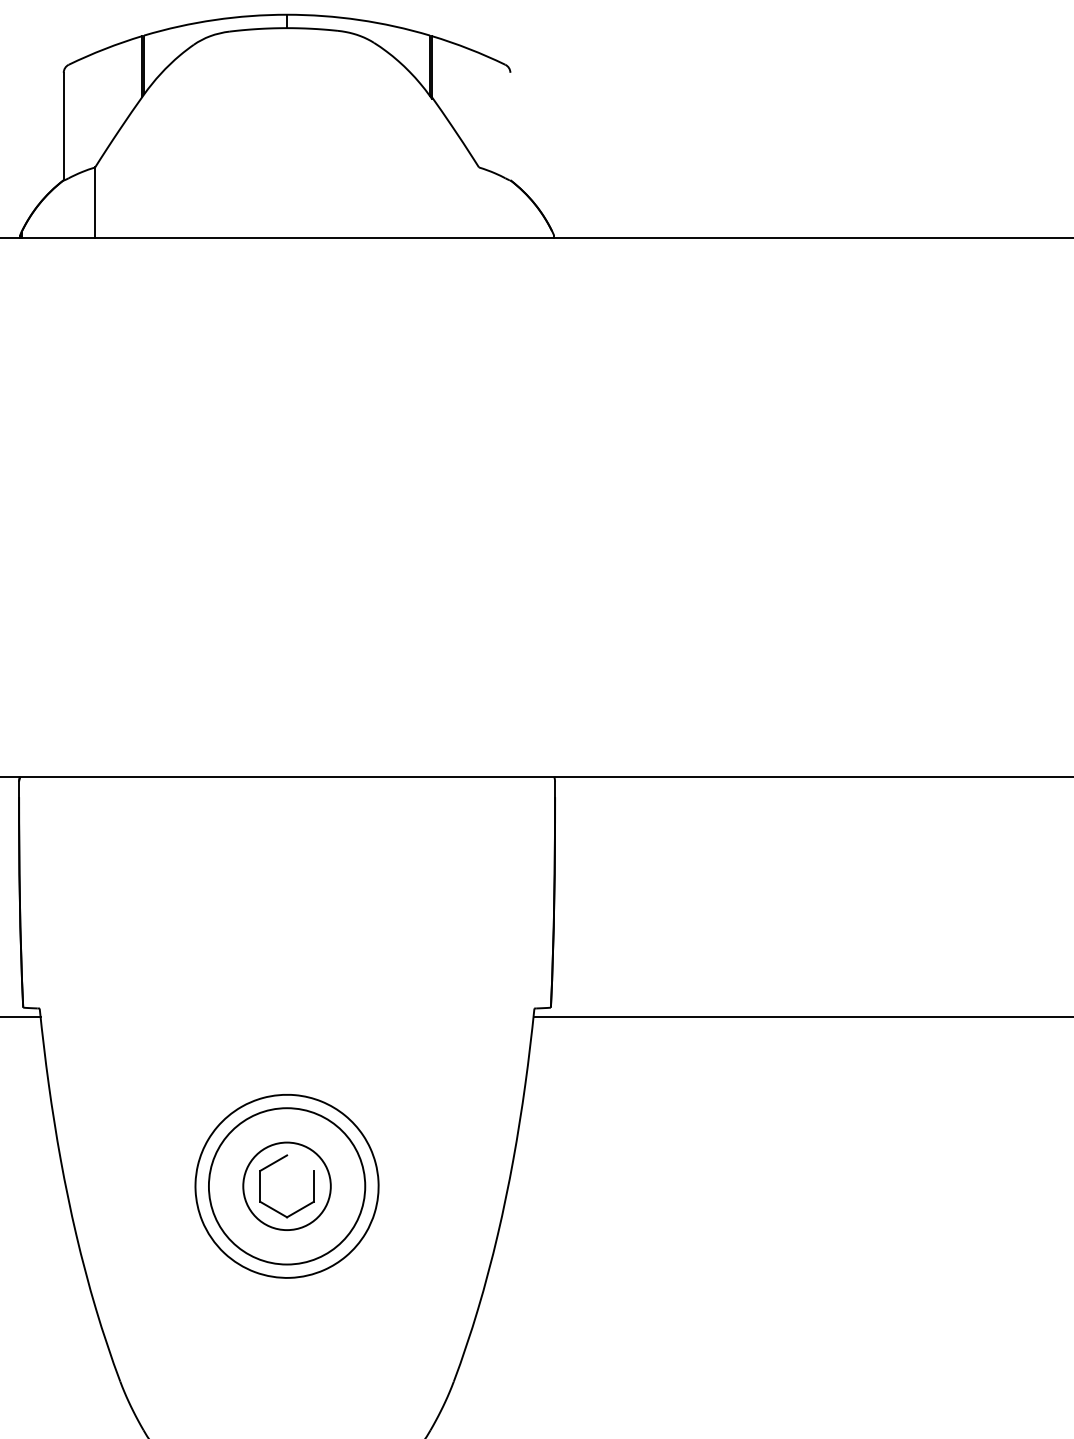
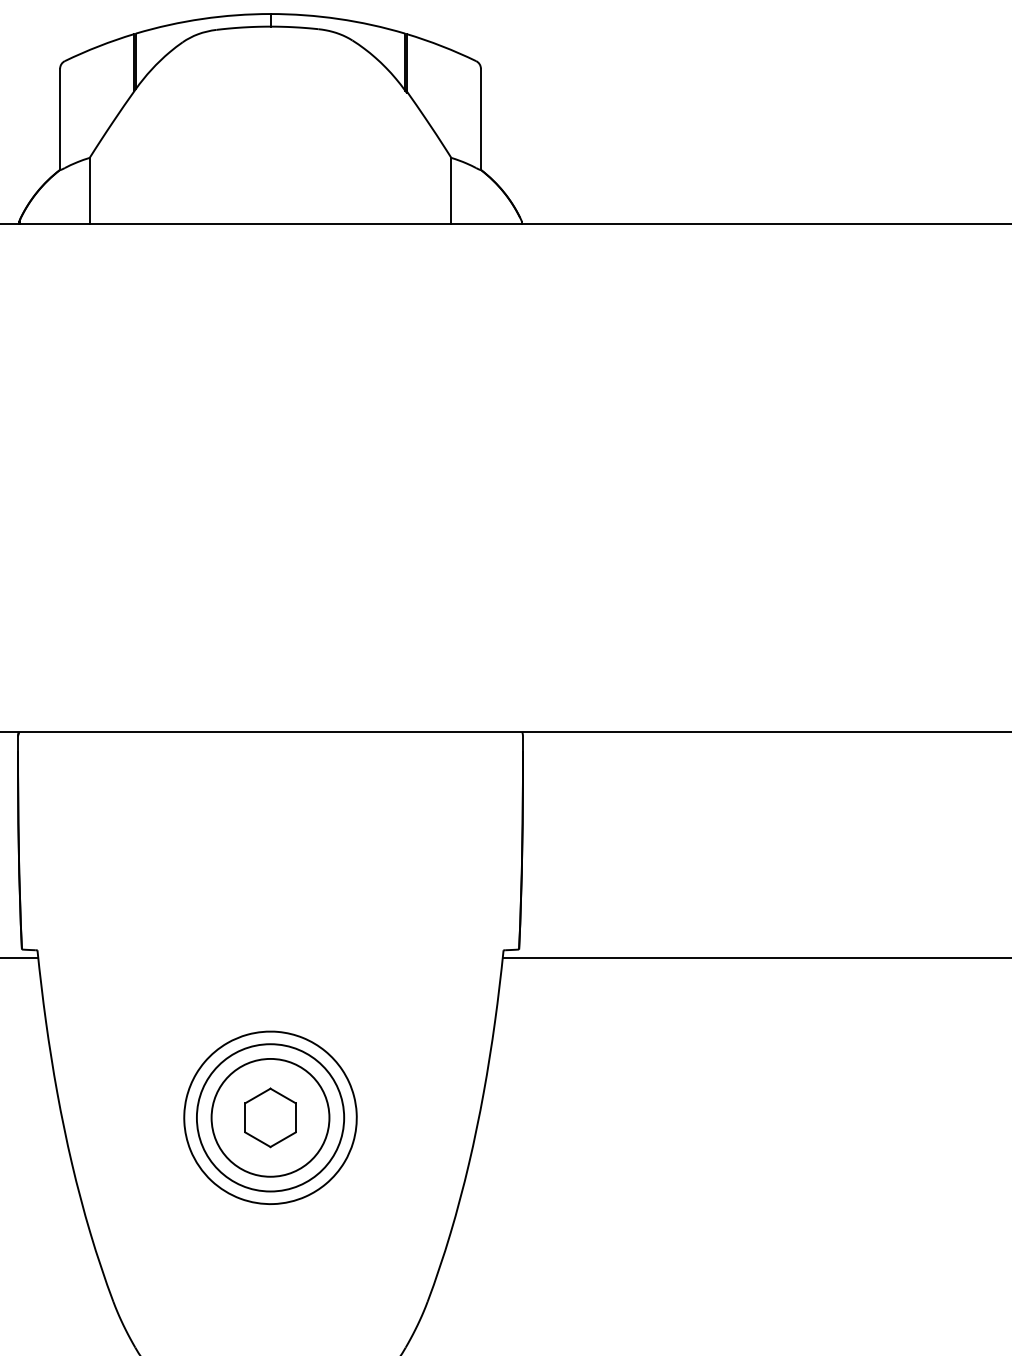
line: (509, 125) -> (480, 118), added
line: (479, 202) -> (451, 190), added
line: (299, 1162) -> (282, 1095), added
circle: (287, 1185) -> (270, 1117), size x1.43

